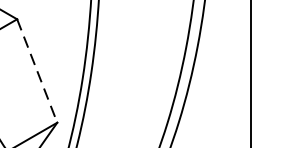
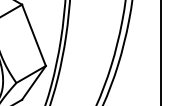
line: (36, 71) -> (33, 35), dashed -> solid

